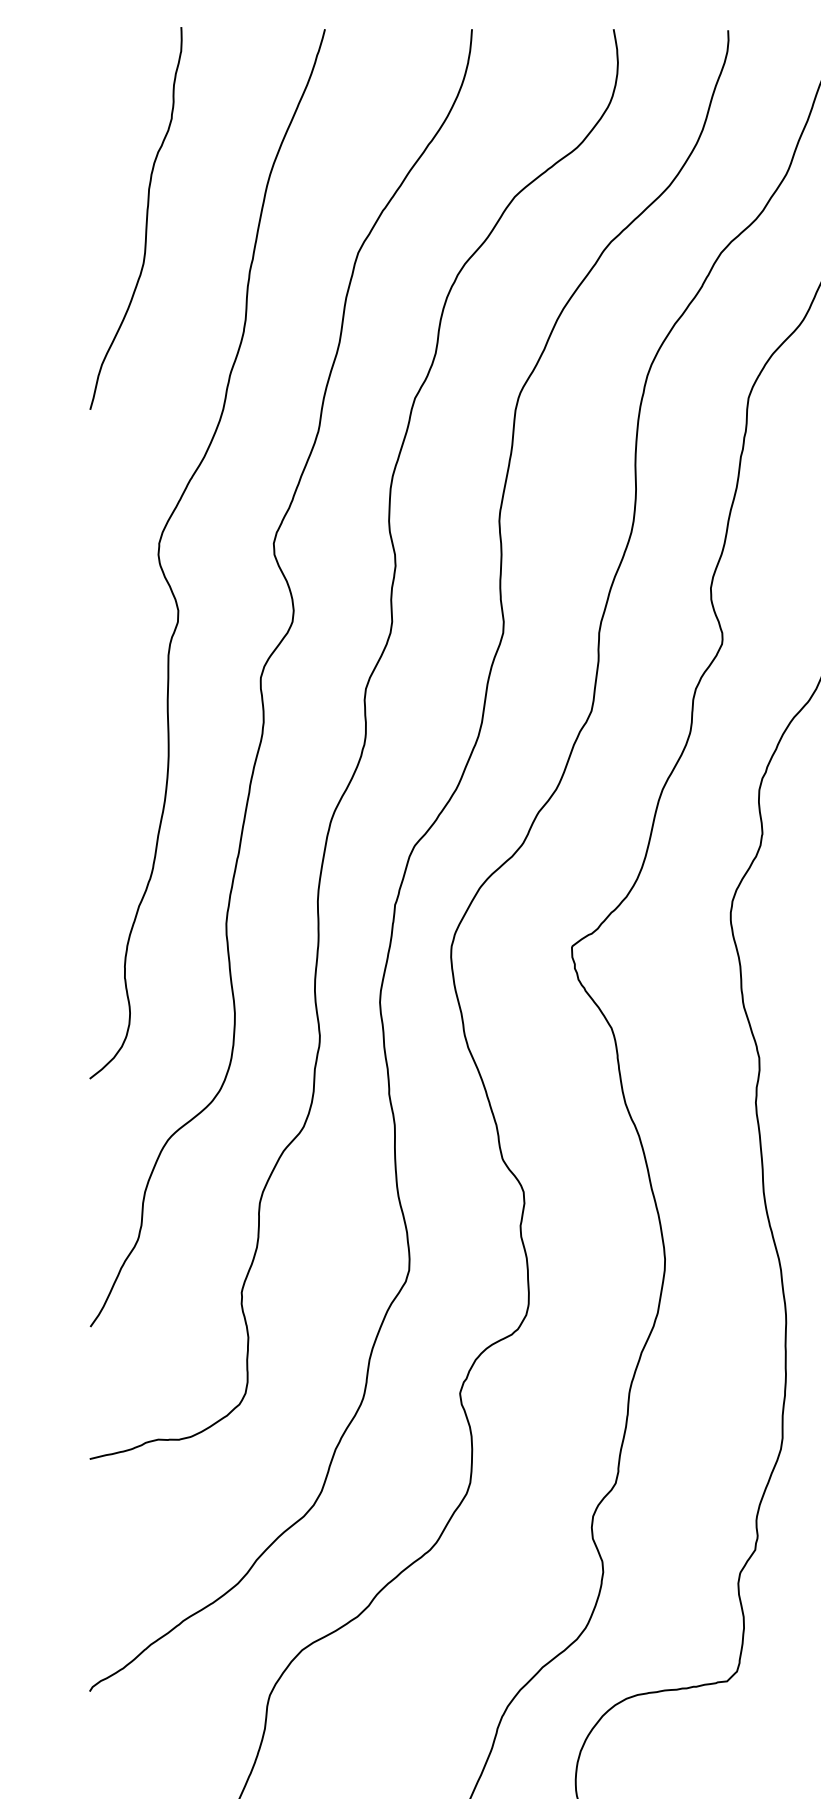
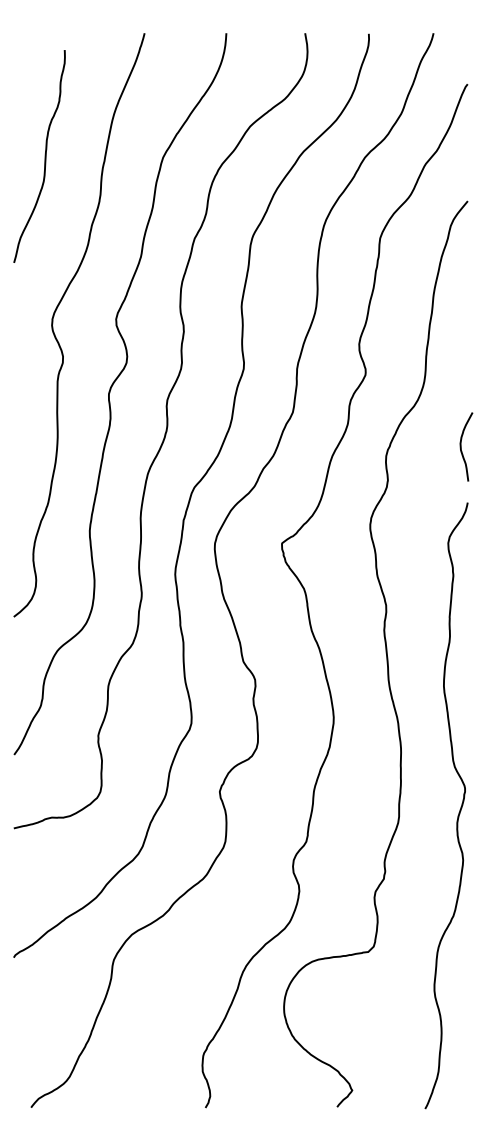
curve: (144, 218) -> (44, 156), moved

